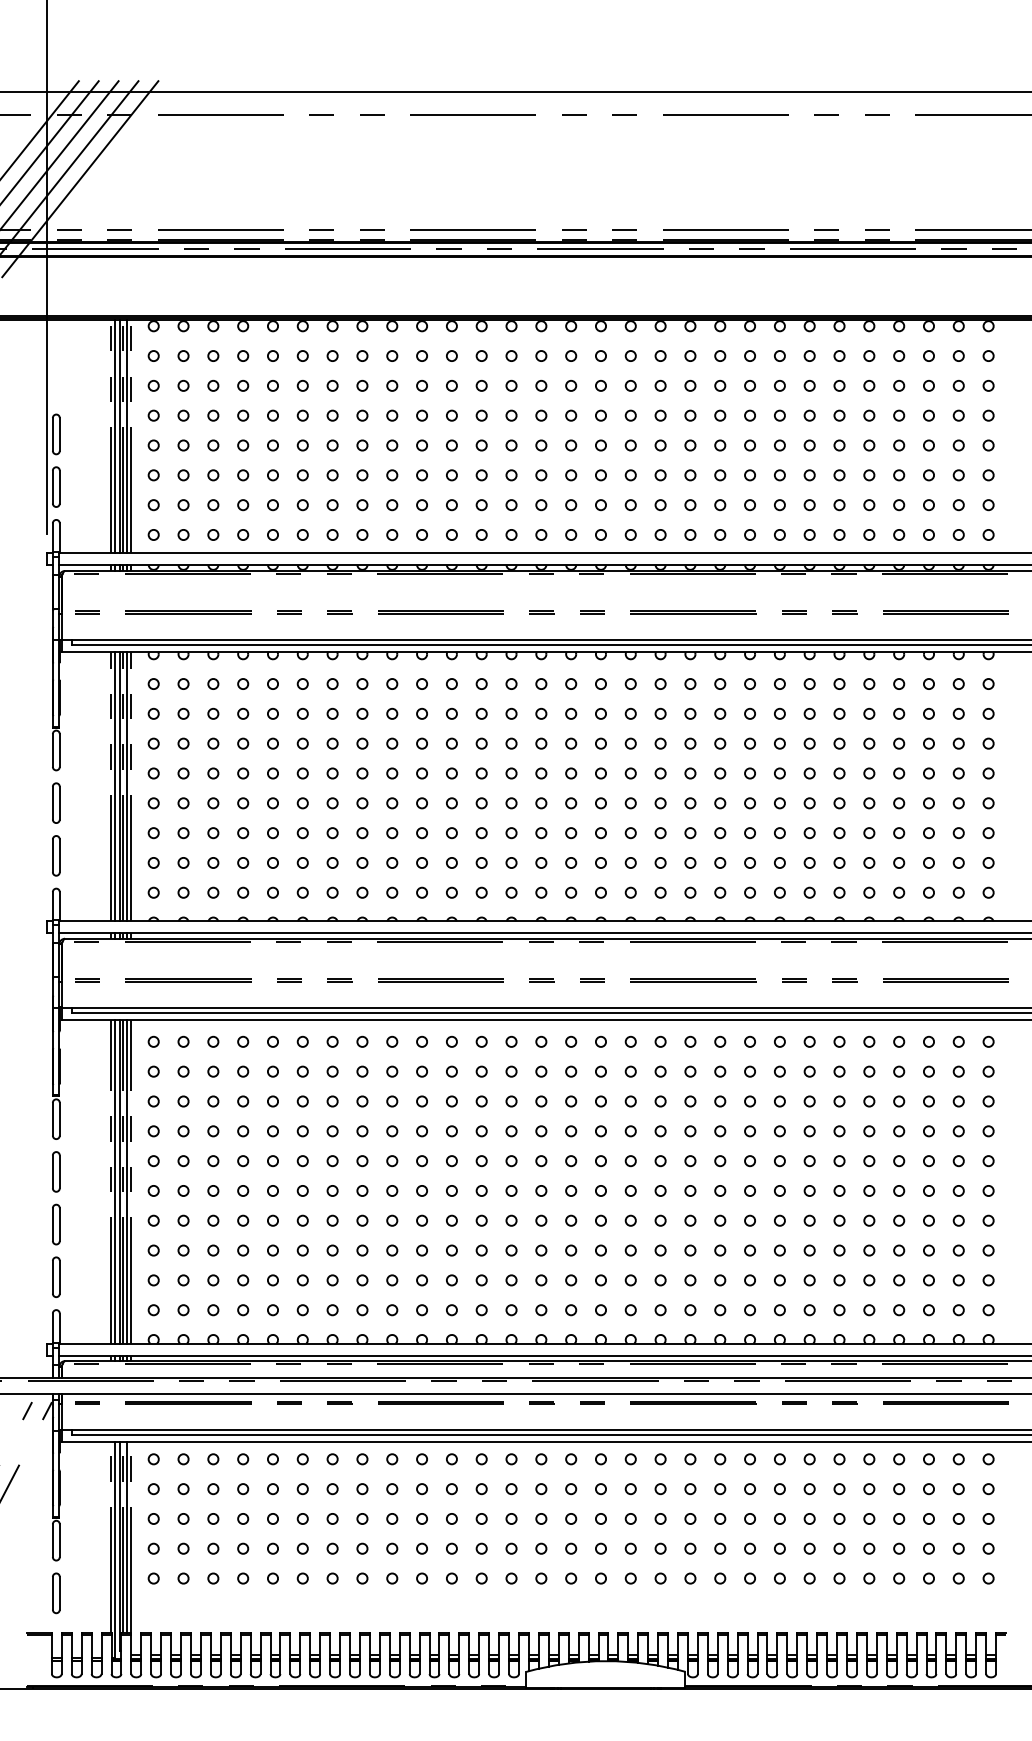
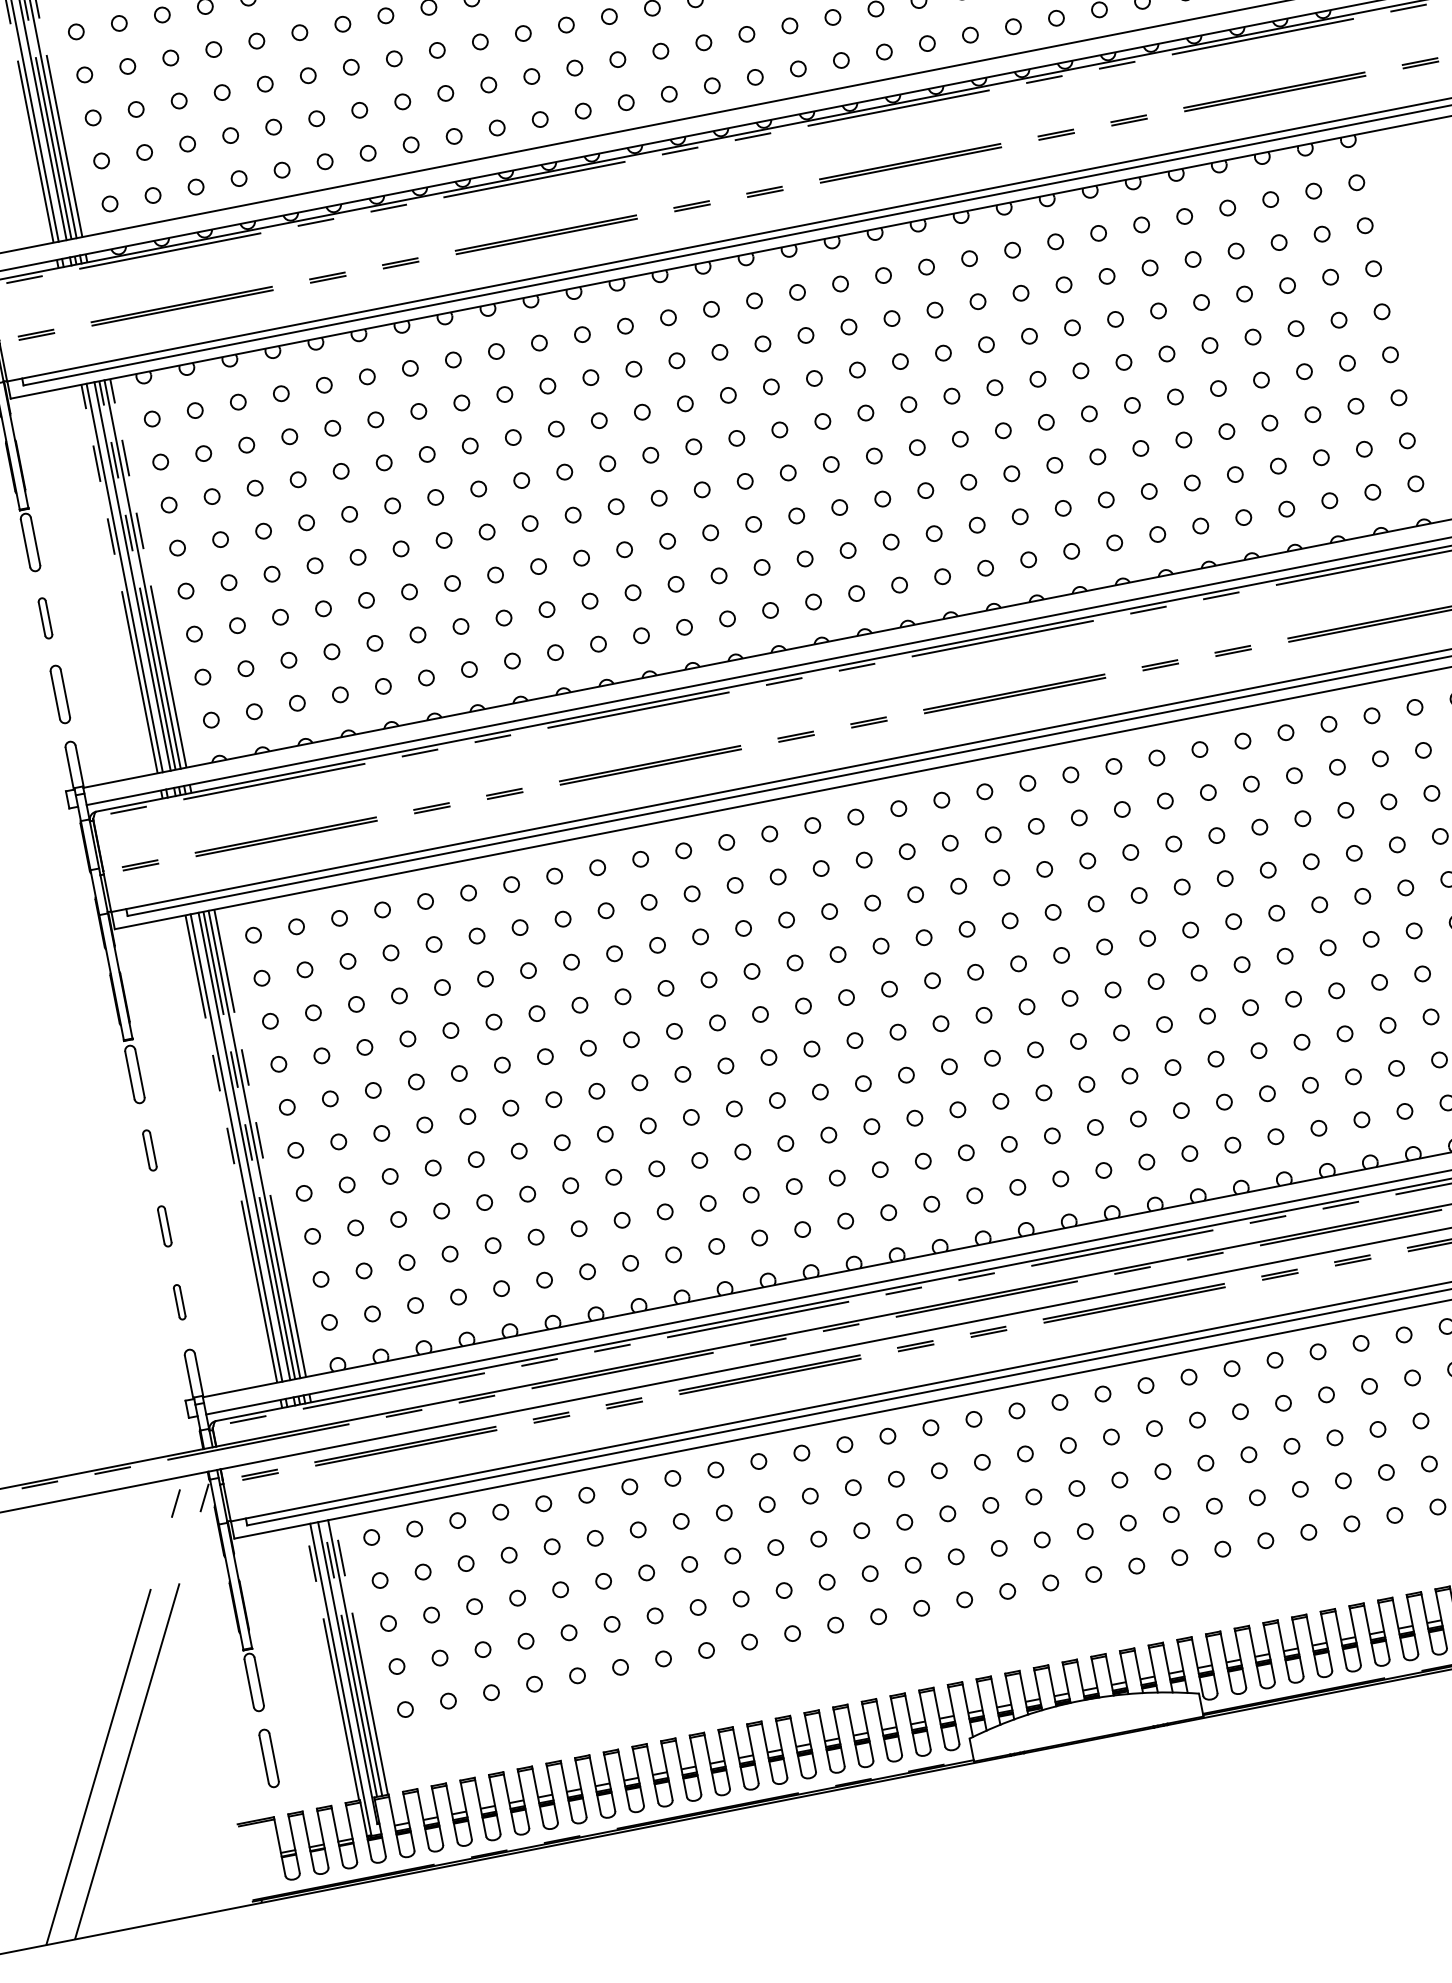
part: (56, 802) -> (45, 617), size x0.7
part: (56, 1171) -> (149, 1149), size x0.7
part: (56, 1224) -> (164, 1226), size x0.7
part: (56, 1276) -> (179, 1301), size x0.6

